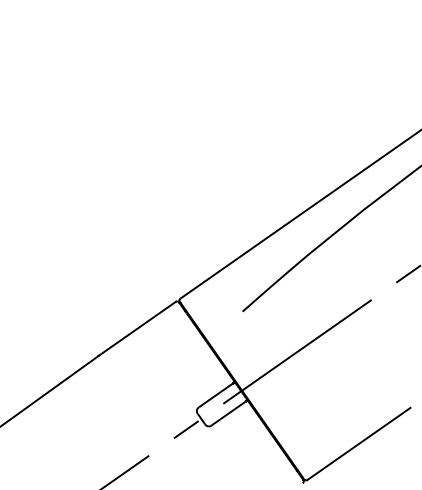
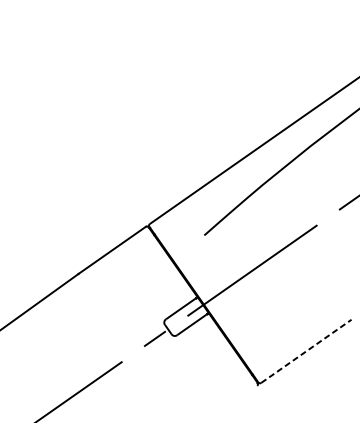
line: (359, 443) -> (306, 350), solid -> dashed

